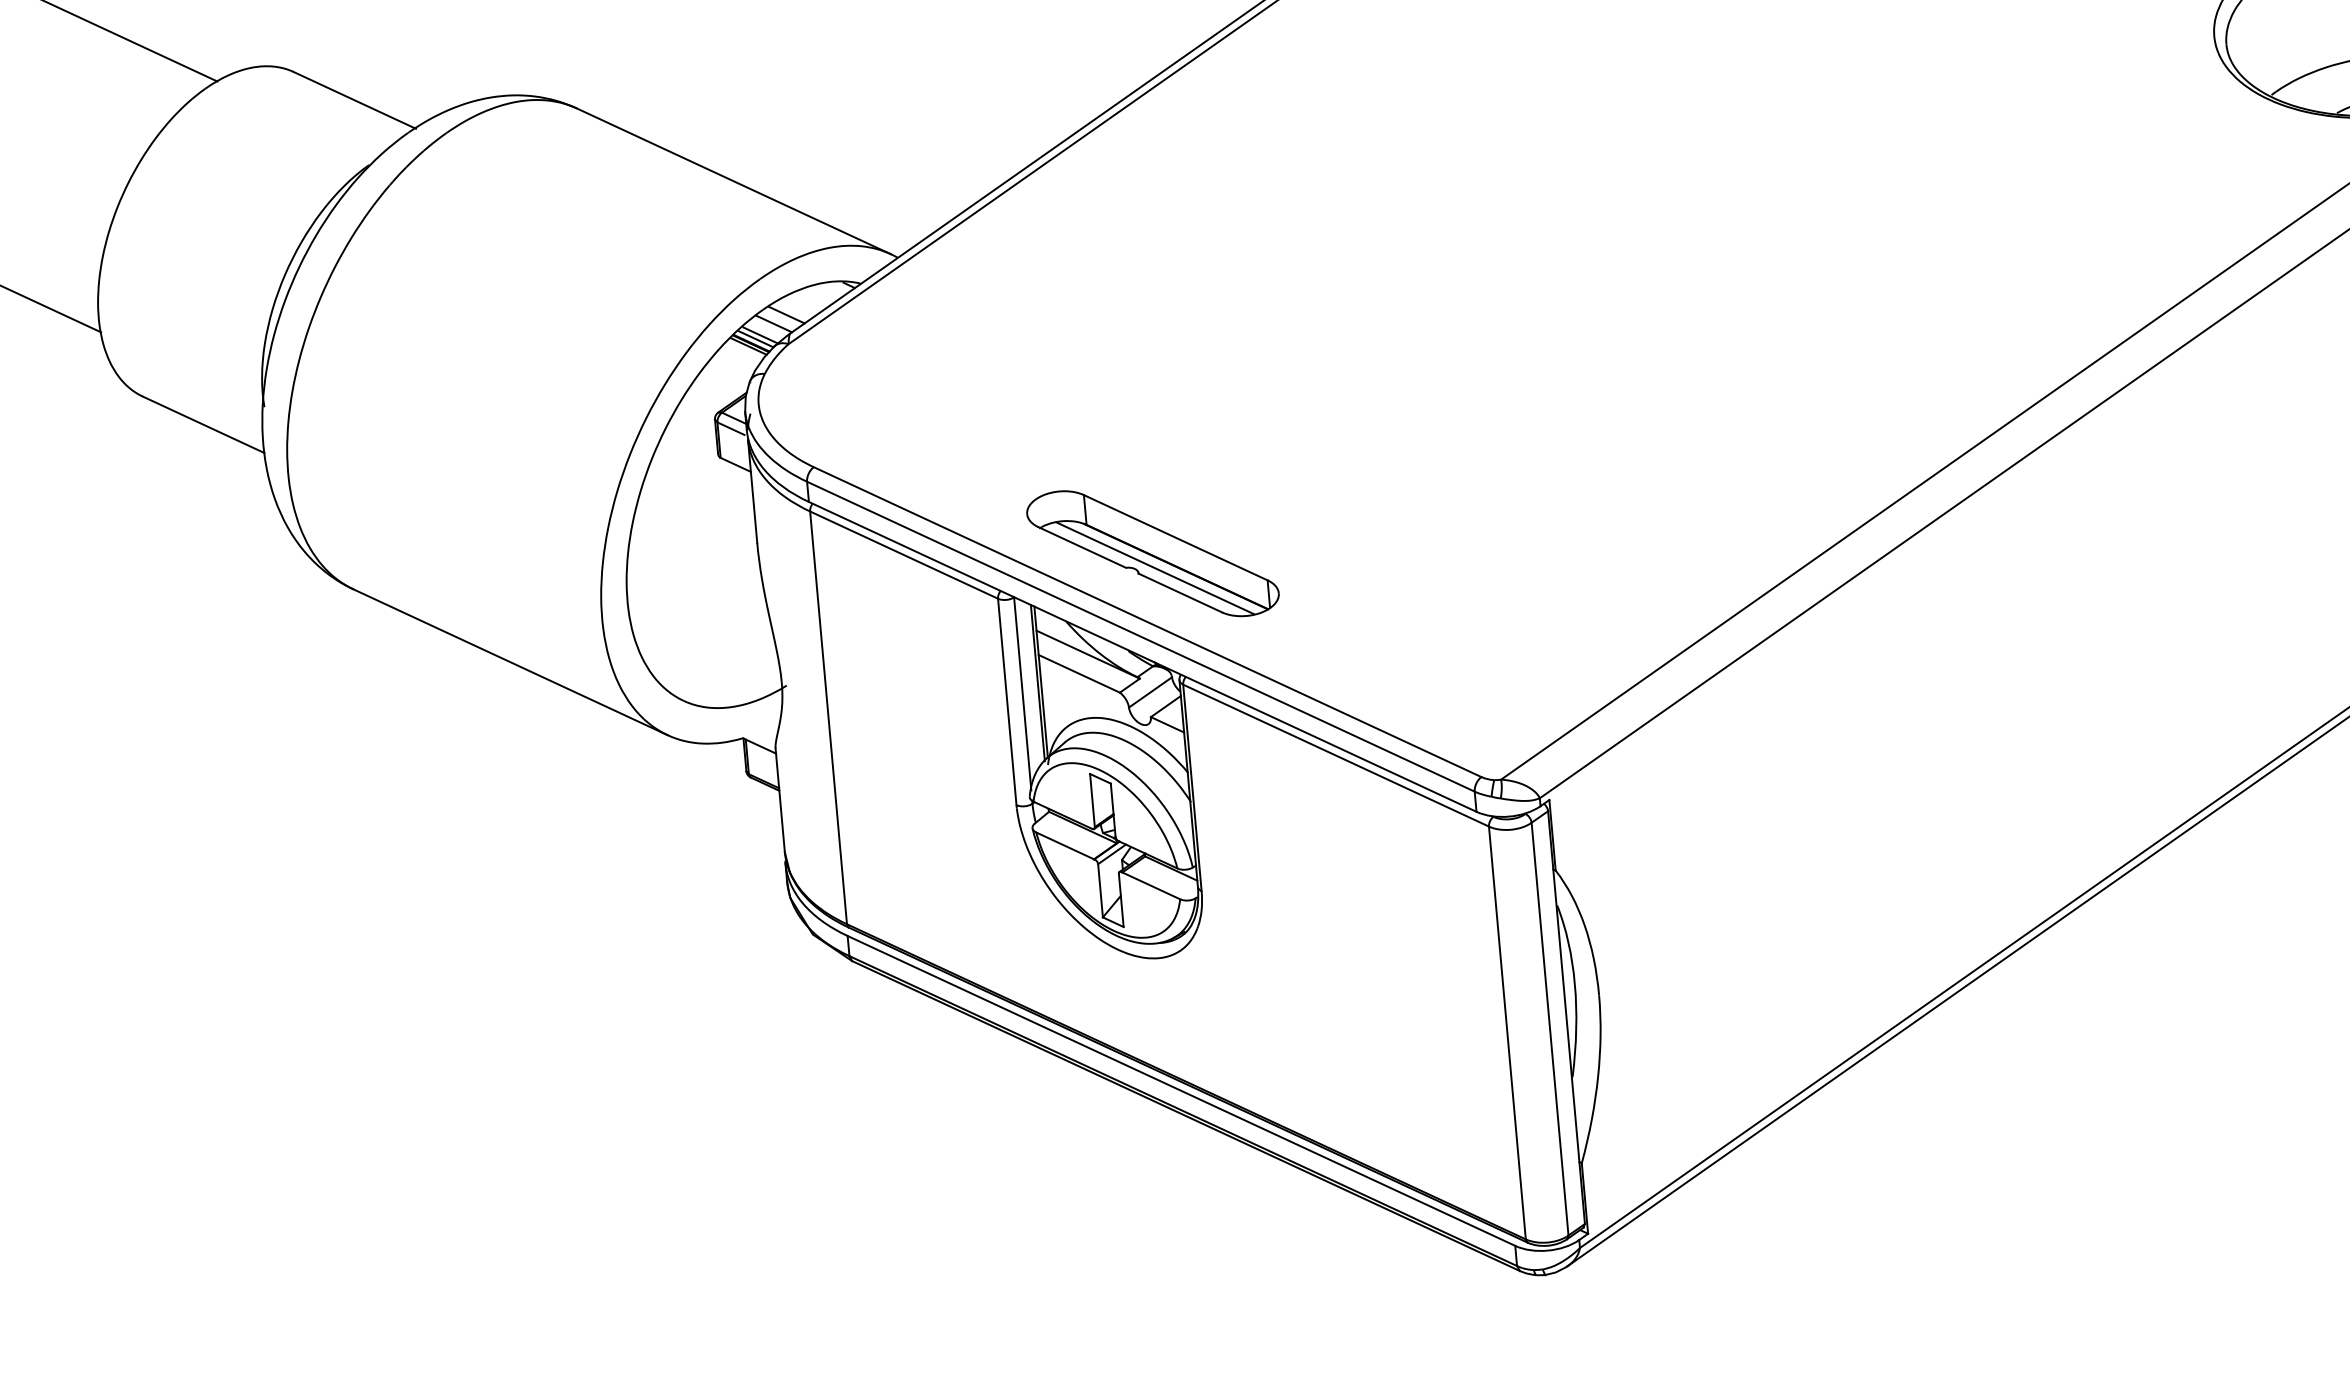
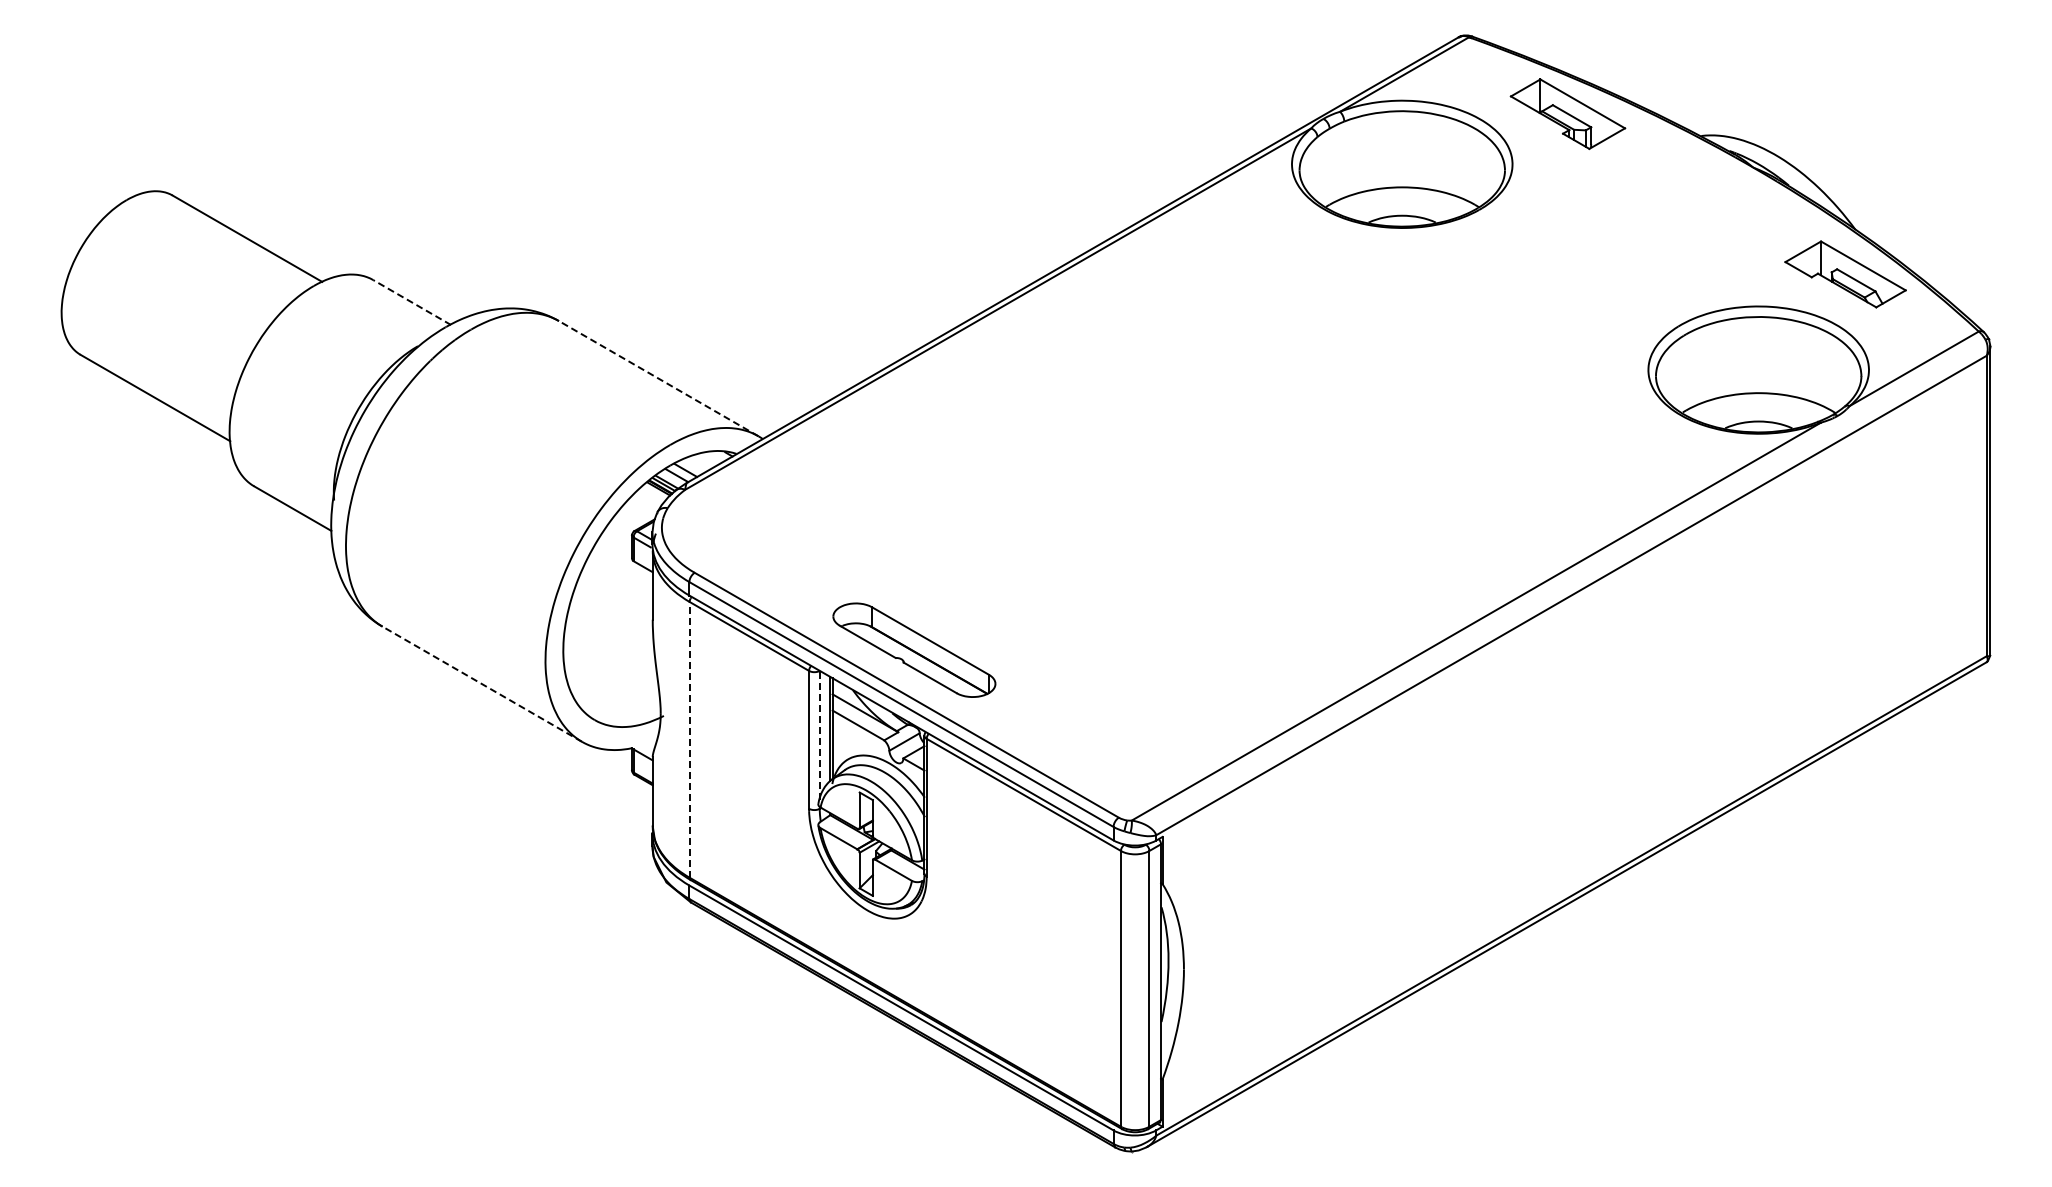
line: (355, 100) -> (412, 302), solid -> dashed
line: (733, 181) -> (658, 378), solid -> dashed
line: (1154, 567) -> (914, 659), removed
line: (509, 661) -> (481, 683), solid -> dashed
line: (1022, 694) -> (819, 735), solid -> dashed
line: (828, 717) -> (689, 739), solid -> dashed

